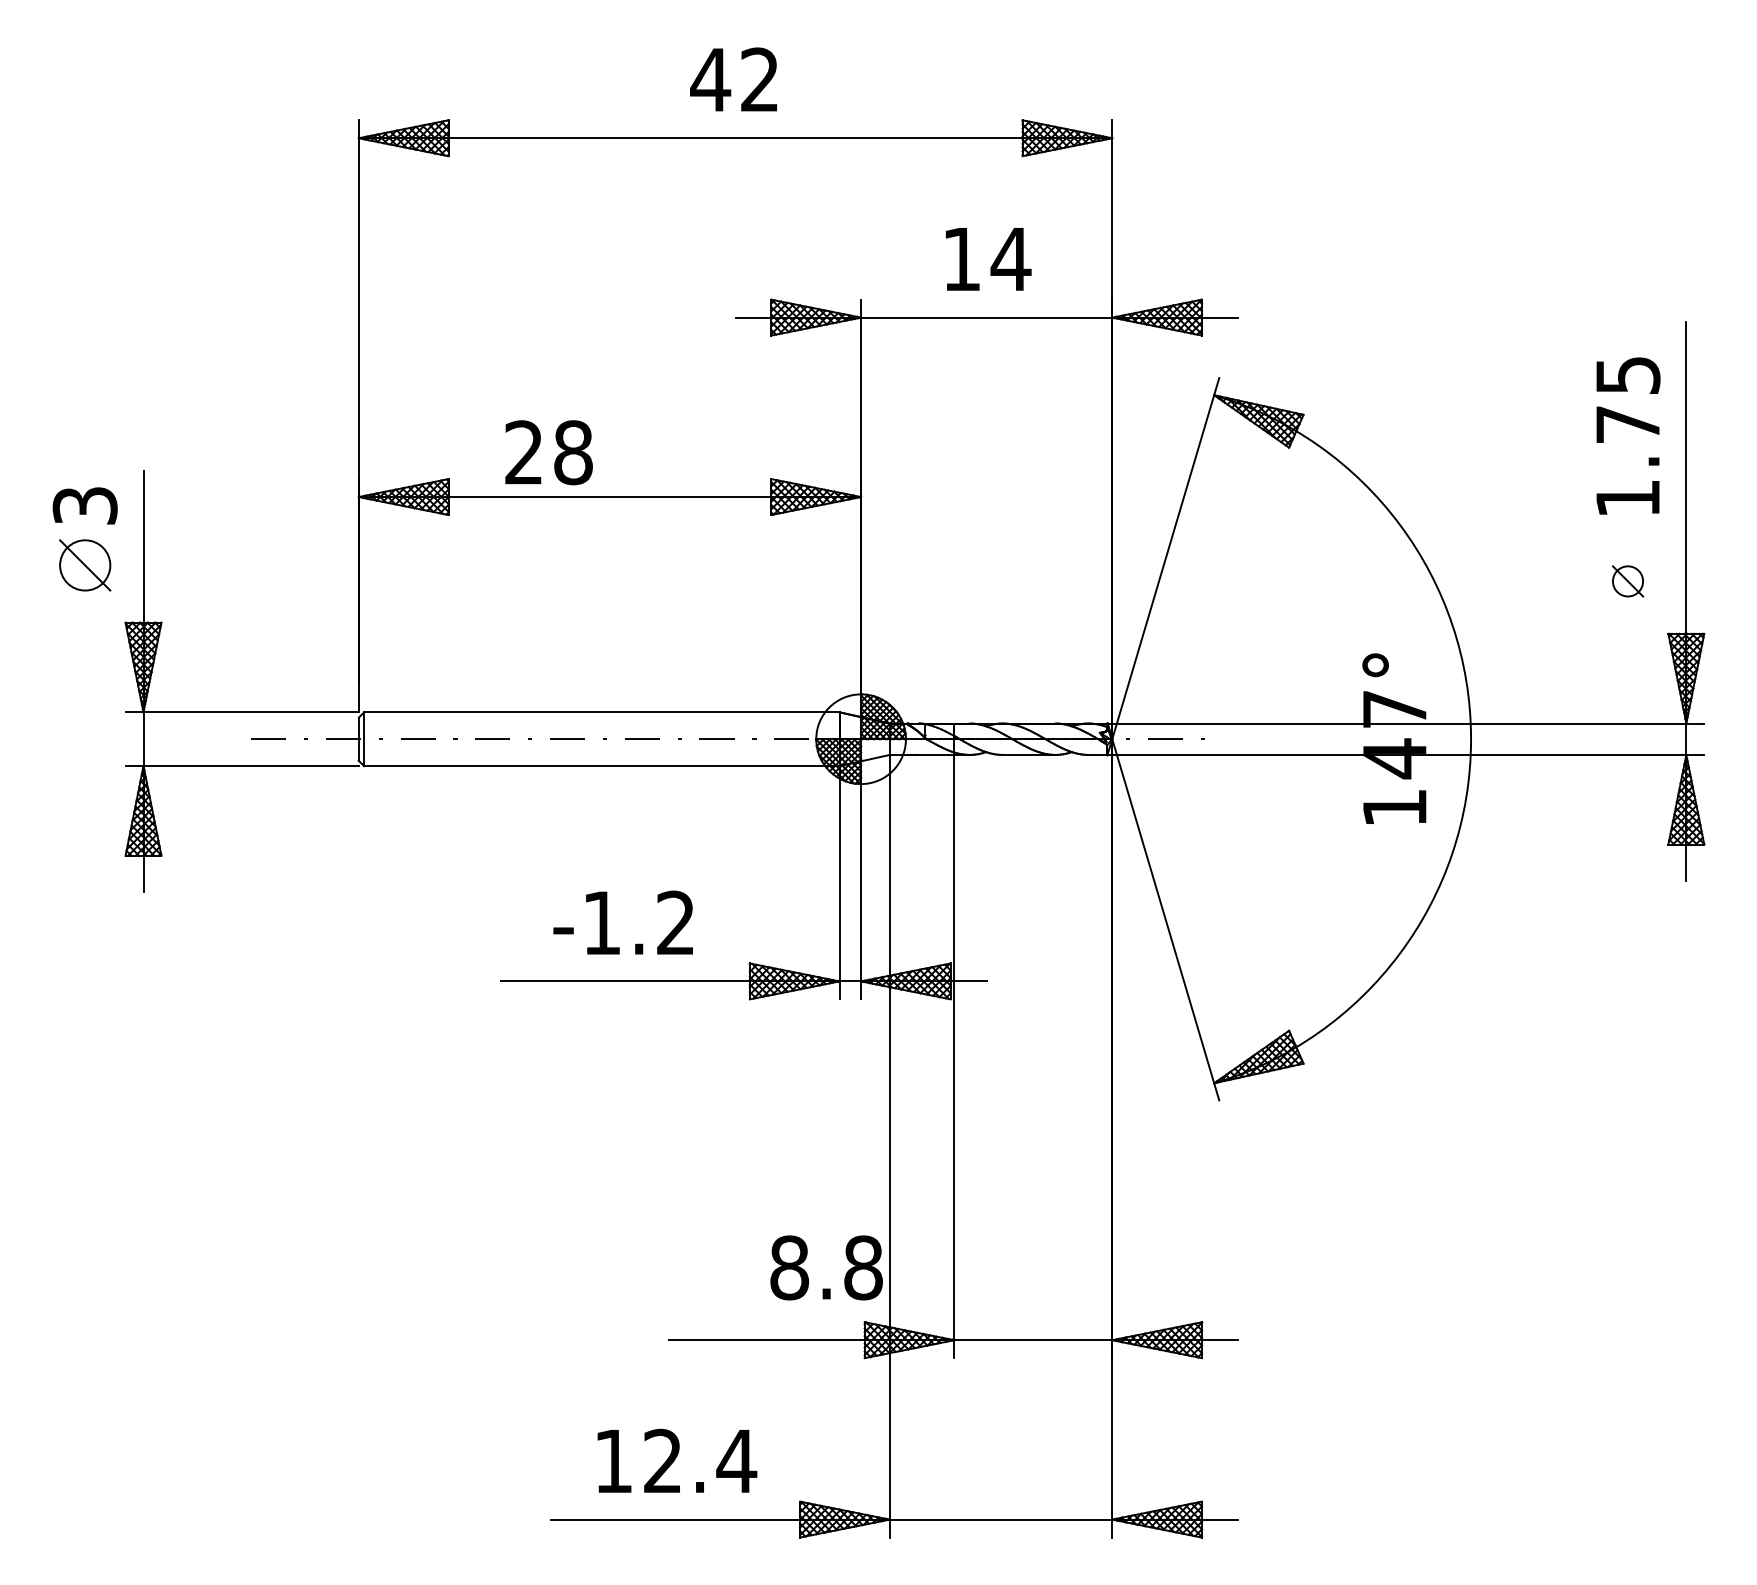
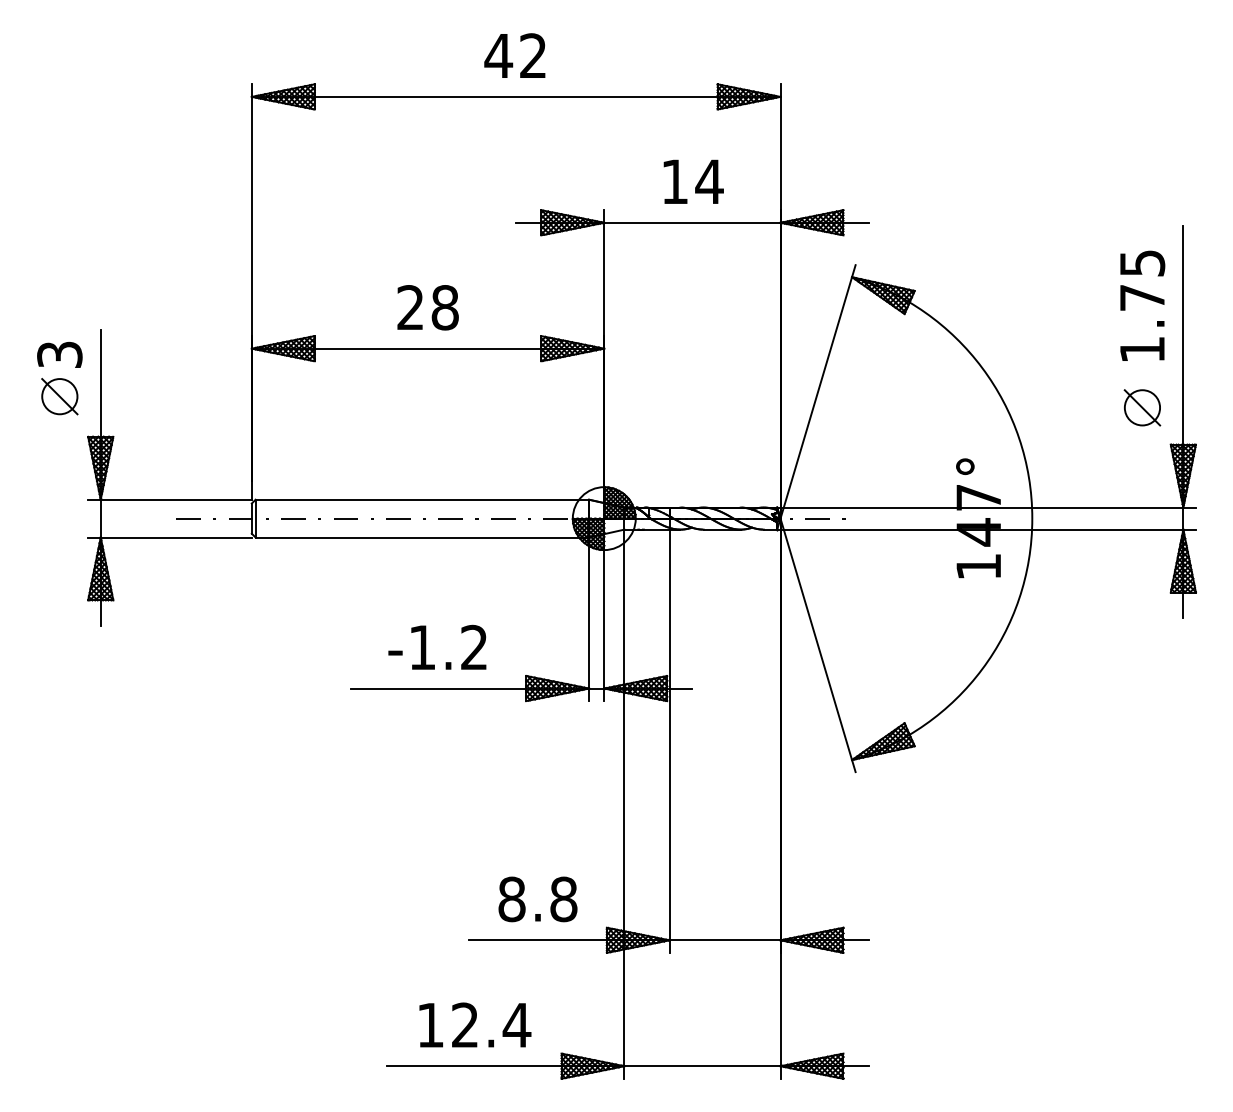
text: (548, 452) -> (427, 307), moved
part: (1627, 581) -> (1142, 407), size x1.67
text: (826, 1267) -> (537, 899), moved

